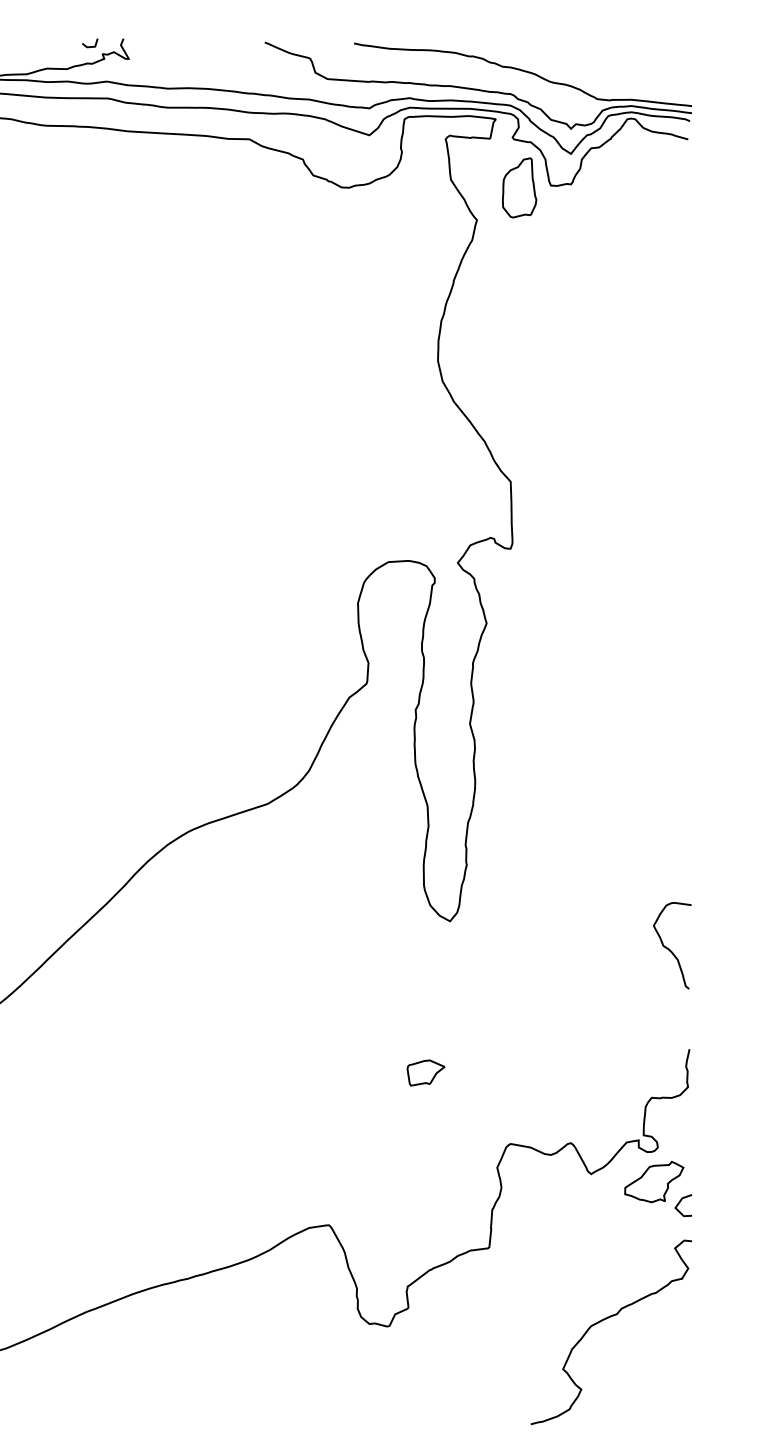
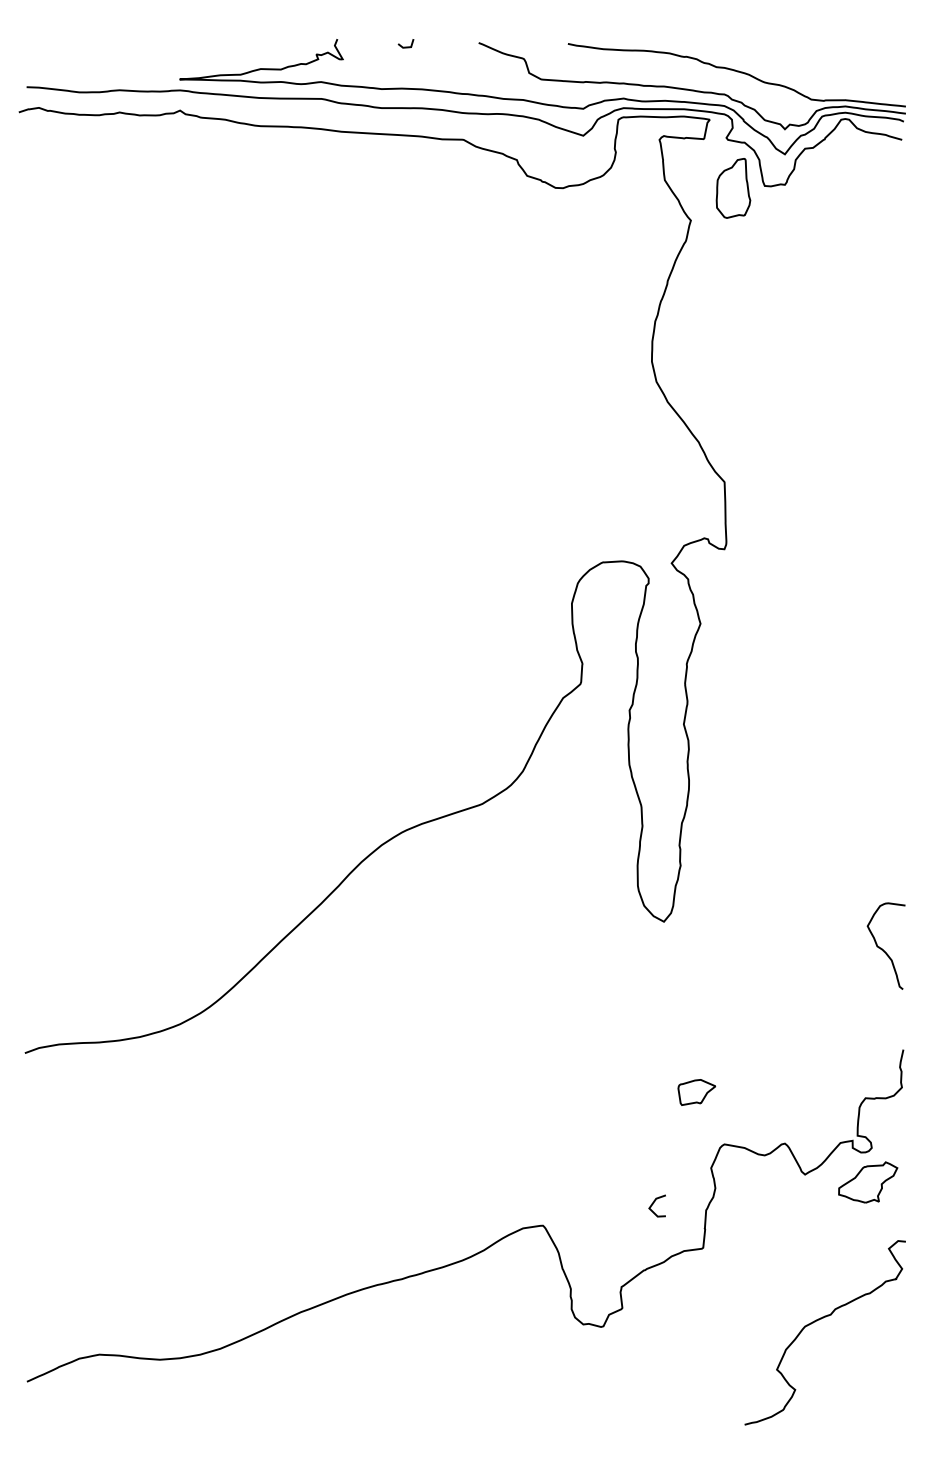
line: (89, 46) -> (405, 46), moved
part: (425, 1073) -> (696, 1092), moved
line: (679, 1204) -> (653, 1204), moved

